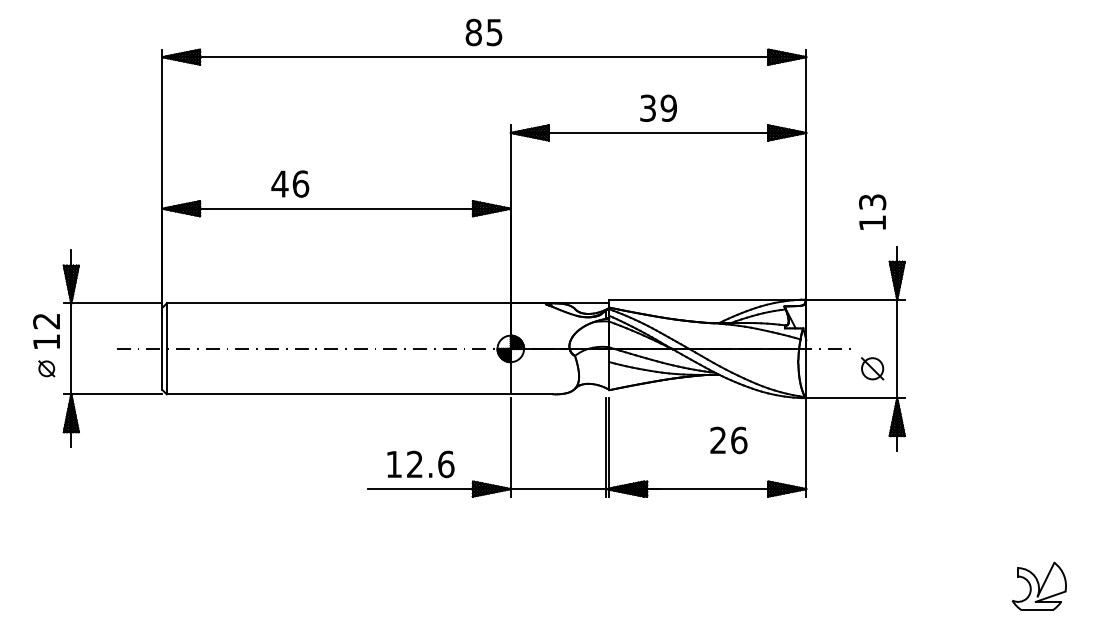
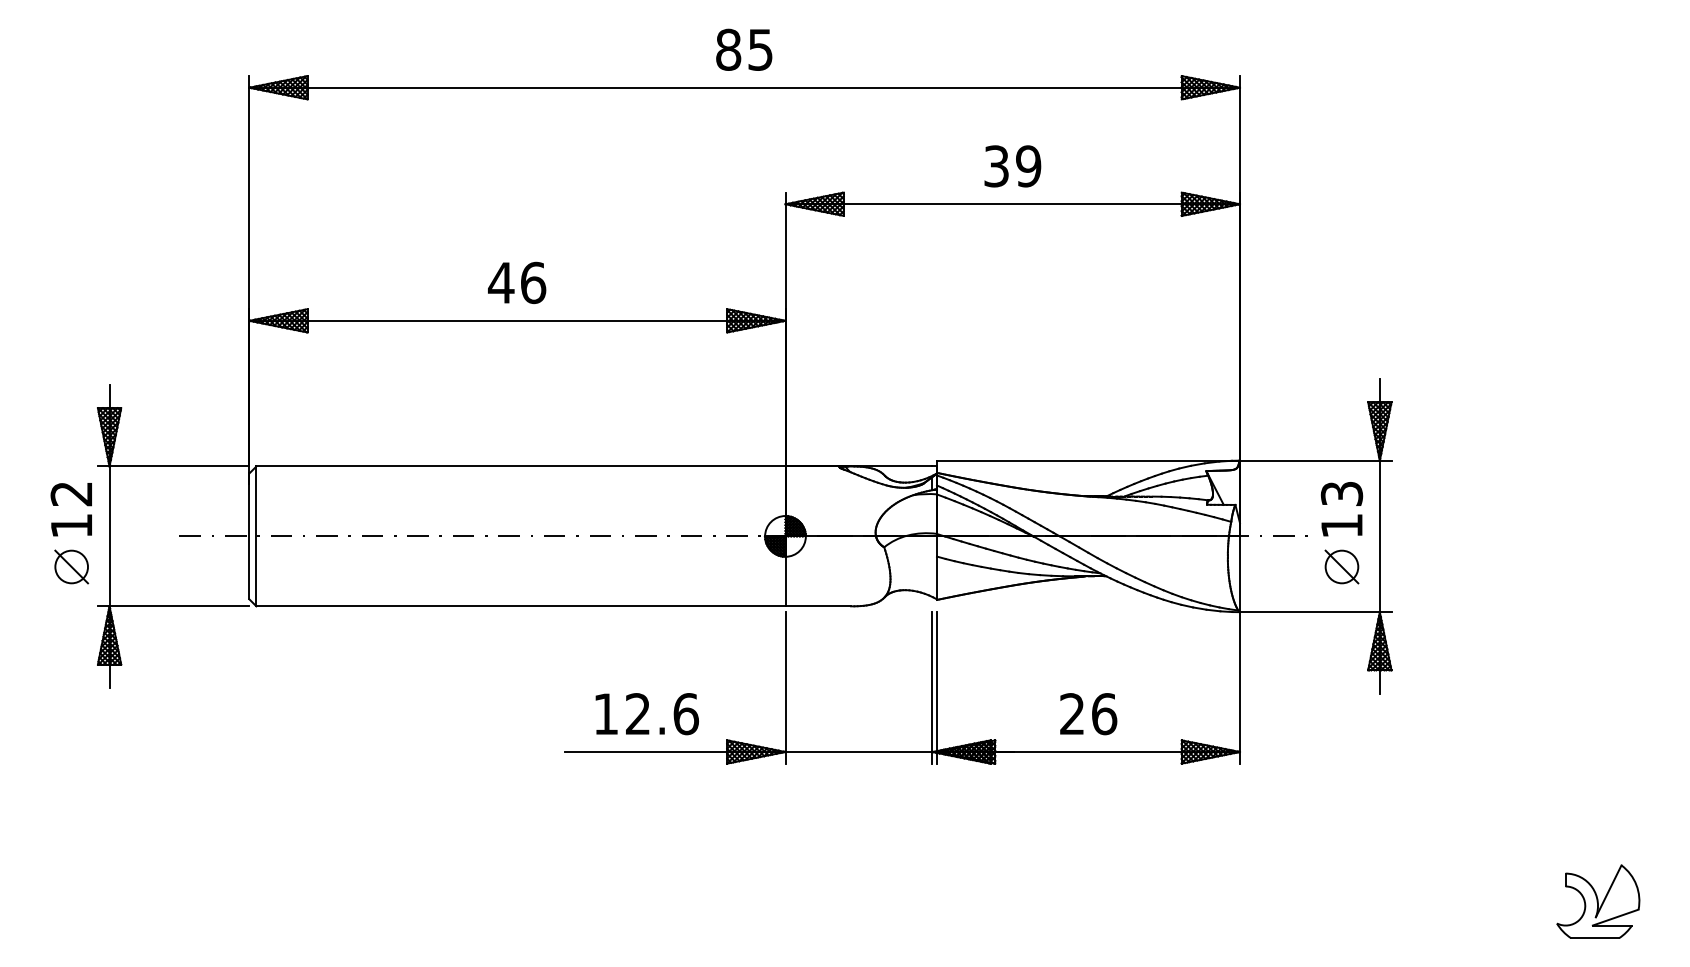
text: (290, 183) -> (517, 282), moved
text: (872, 211) -> (1341, 508), moved
part: (46, 368) -> (71, 566), size x1.43
text: (728, 440) -> (1088, 714), moved

